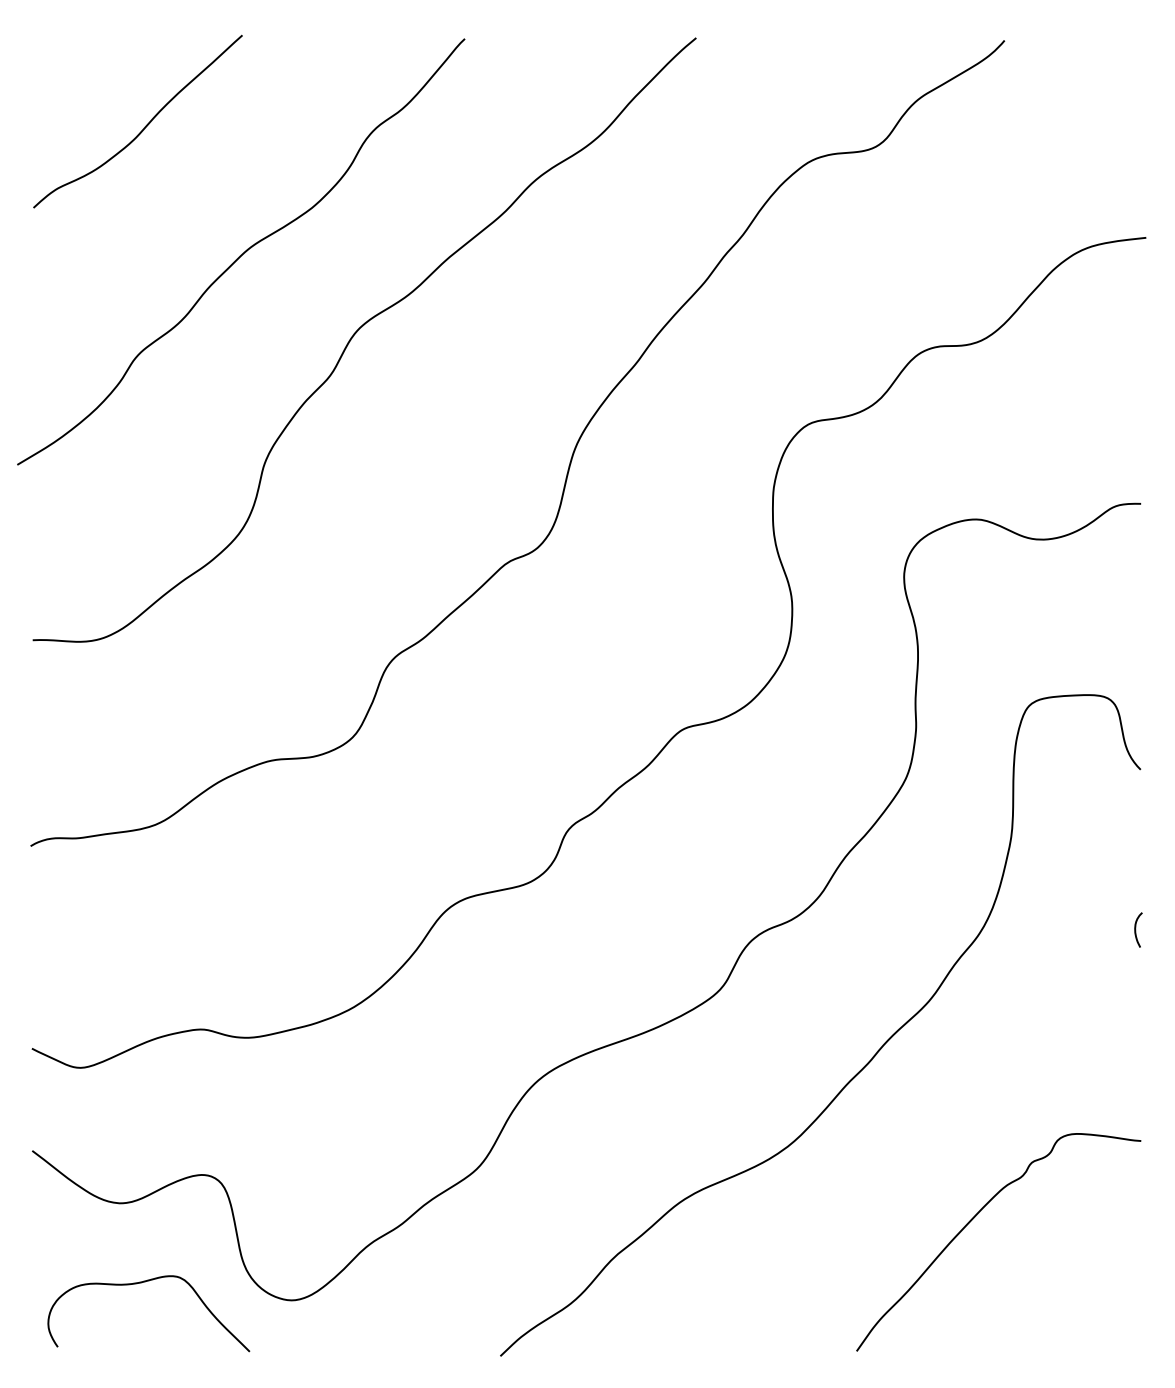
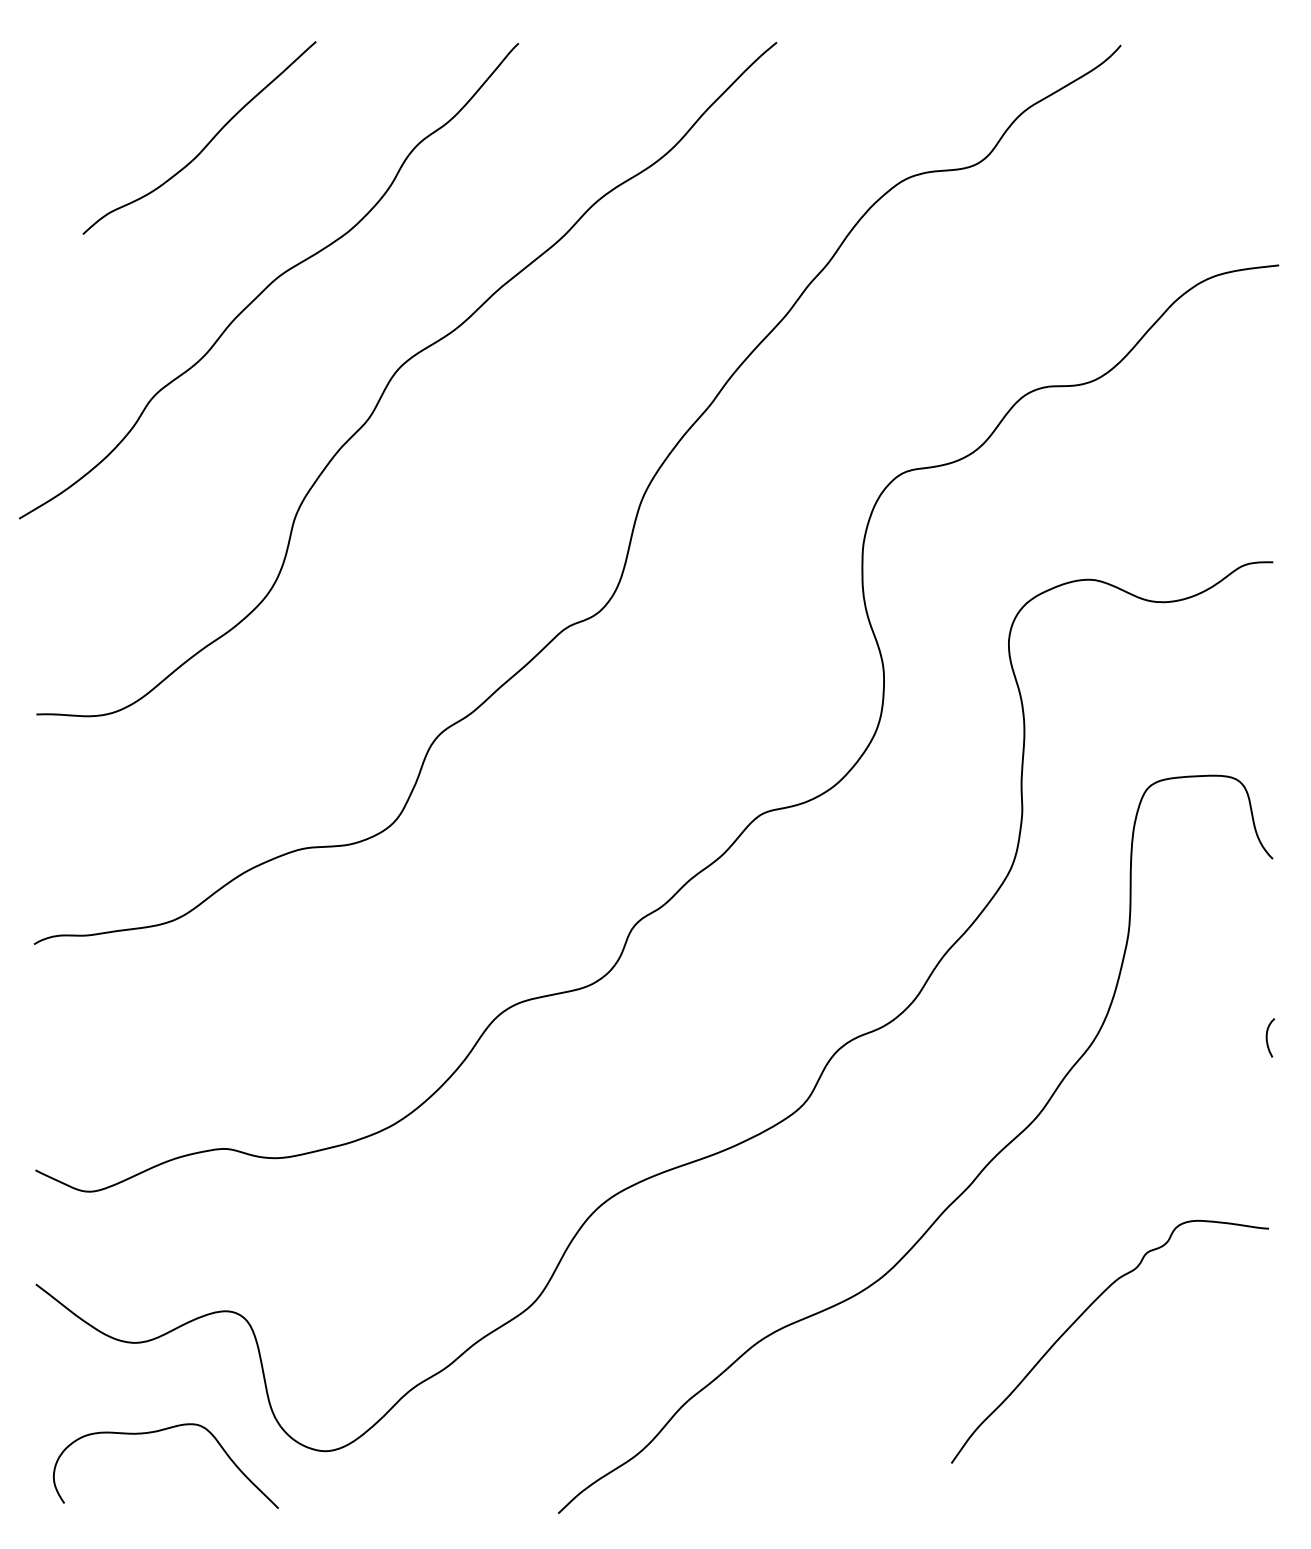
curve: (144, 126) -> (206, 143), moved
curve: (974, 1218) -> (1082, 1315), moved

